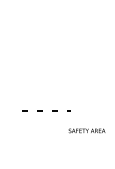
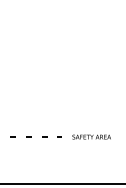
line: (42, 110) -> (31, 136), moved

